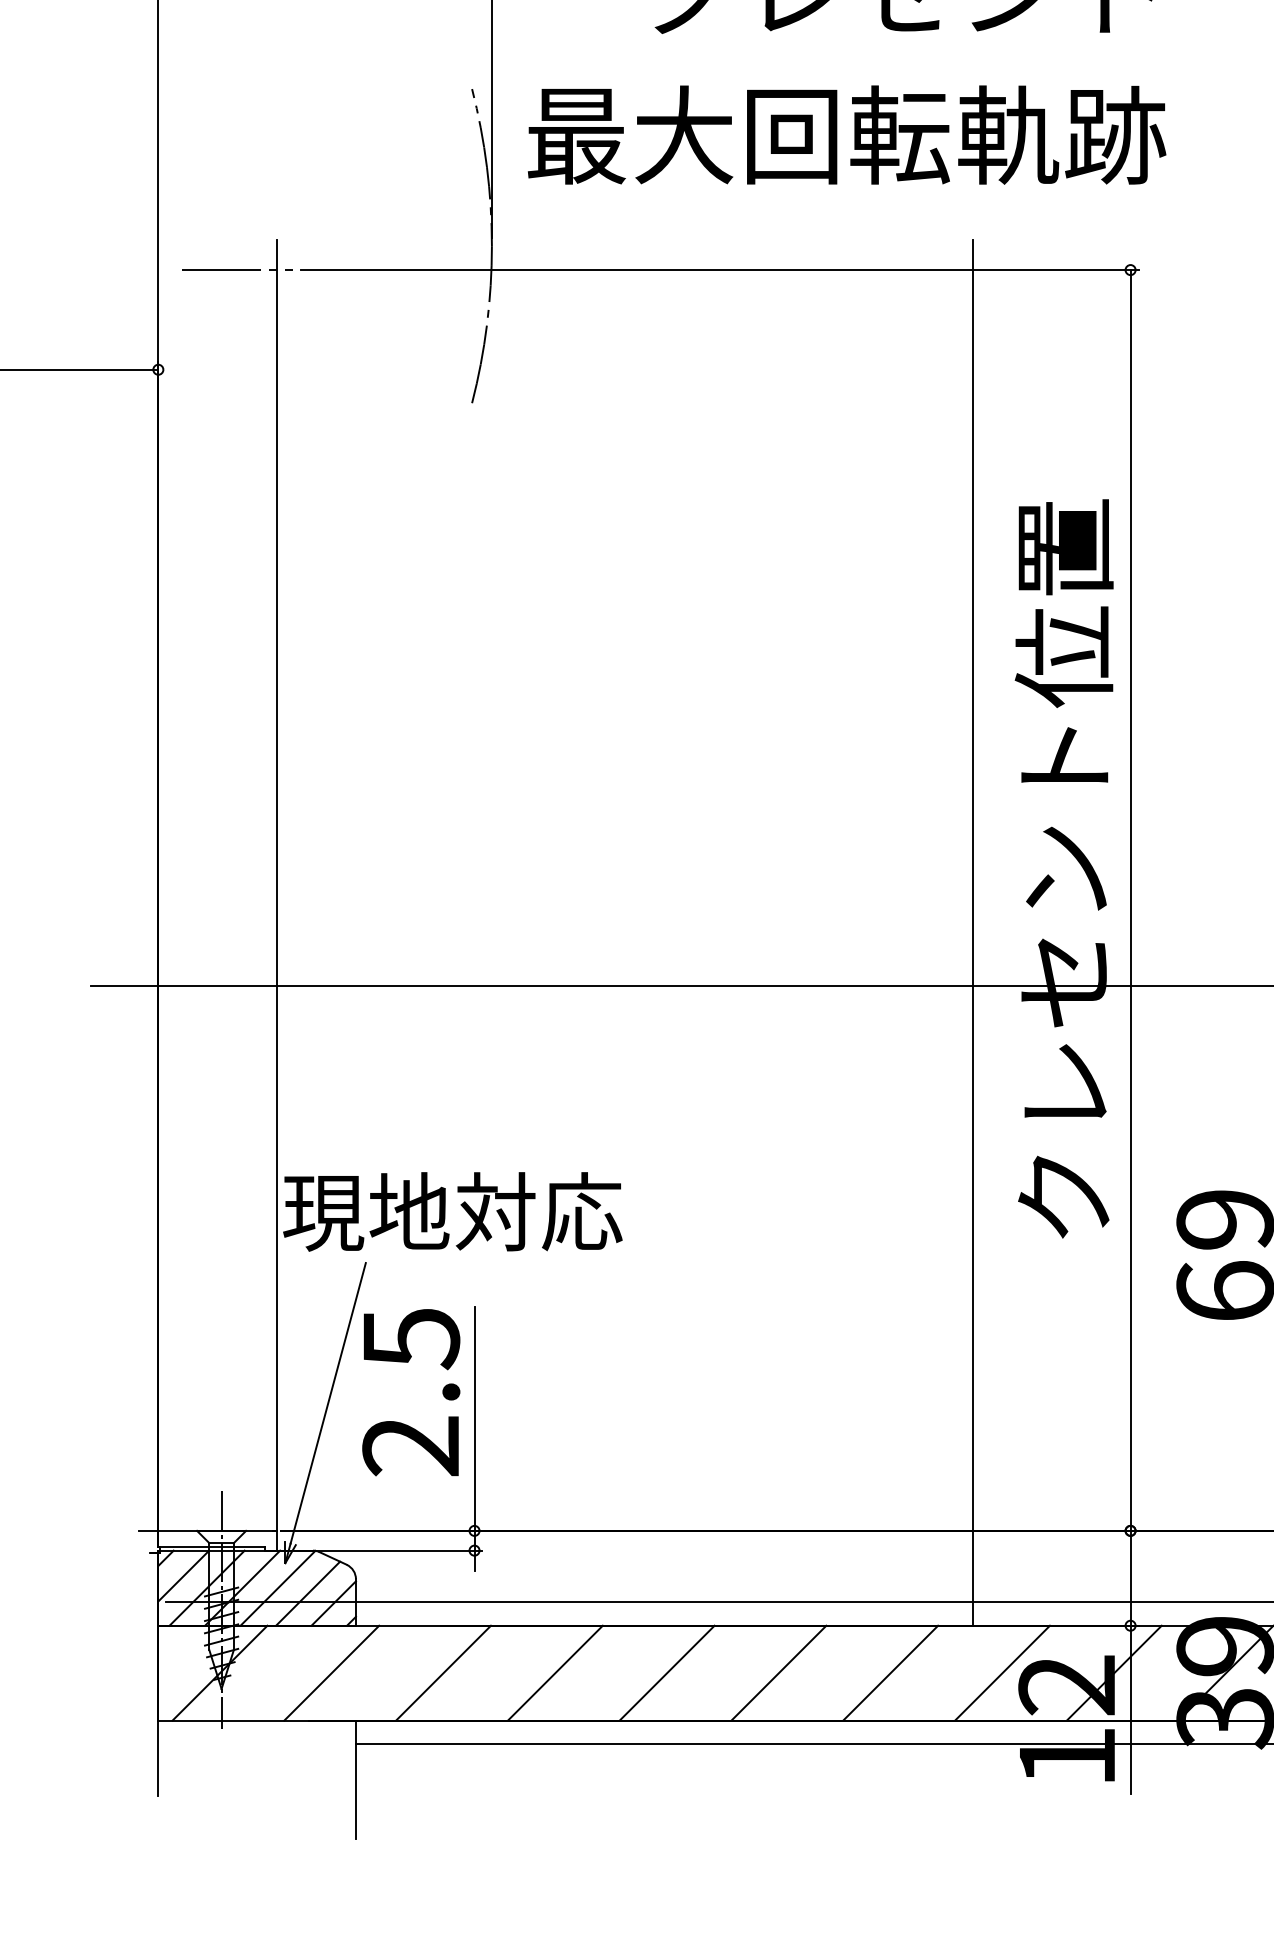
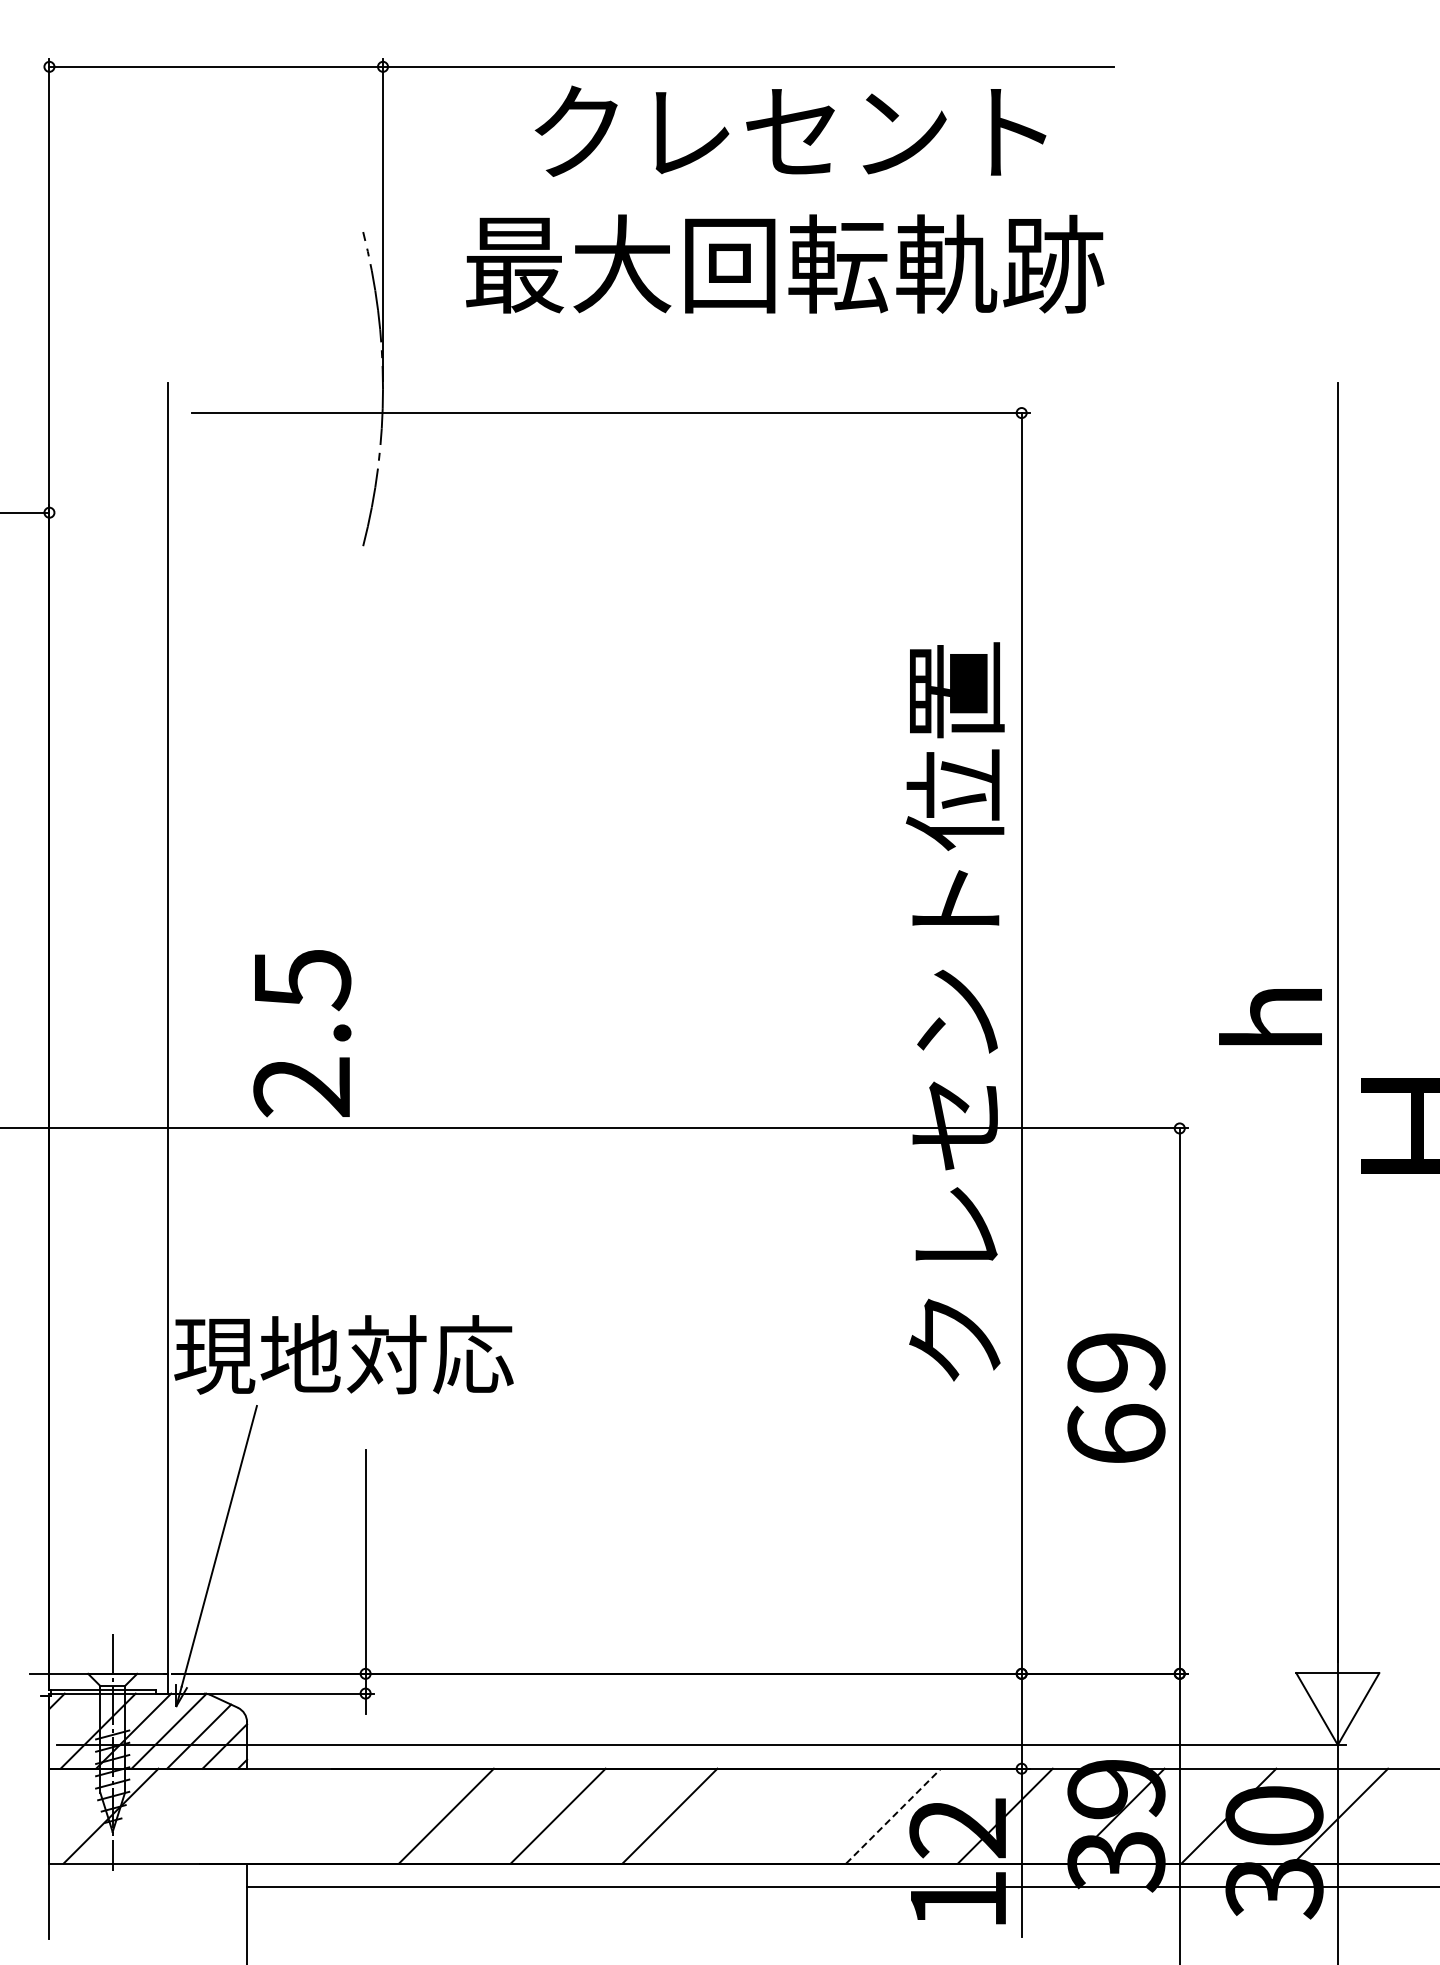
text: (847, 134) -> (785, 263), moved
line: (237, 270) -> (128, 413), removed
line: (972, 932) -> (863, 1075), removed
text: (411, 1392) -> (302, 1033), moved
line: (183, 1575) -> (74, 1718), removed
line: (331, 1672) -> (222, 1815), removed
line: (443, 1672) -> (334, 1815), removed
line: (890, 1672) -> (781, 1815), removed
line: (1002, 1672) -> (893, 1815), solid -> dashed

